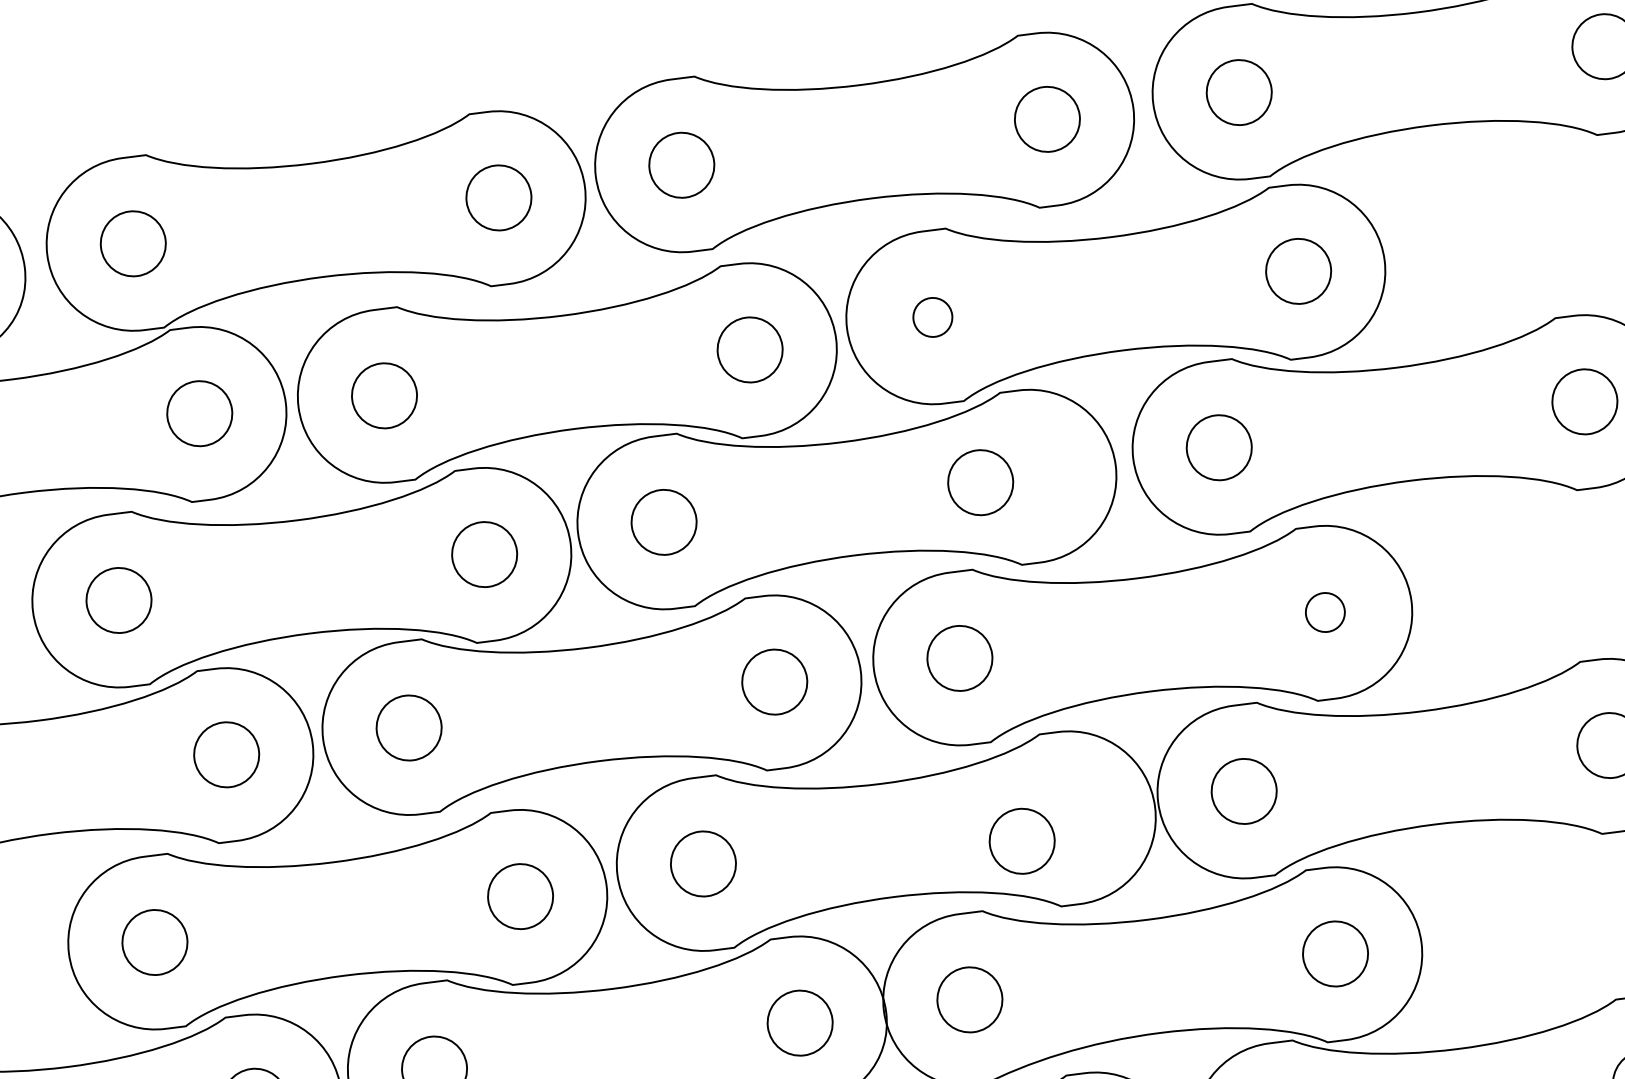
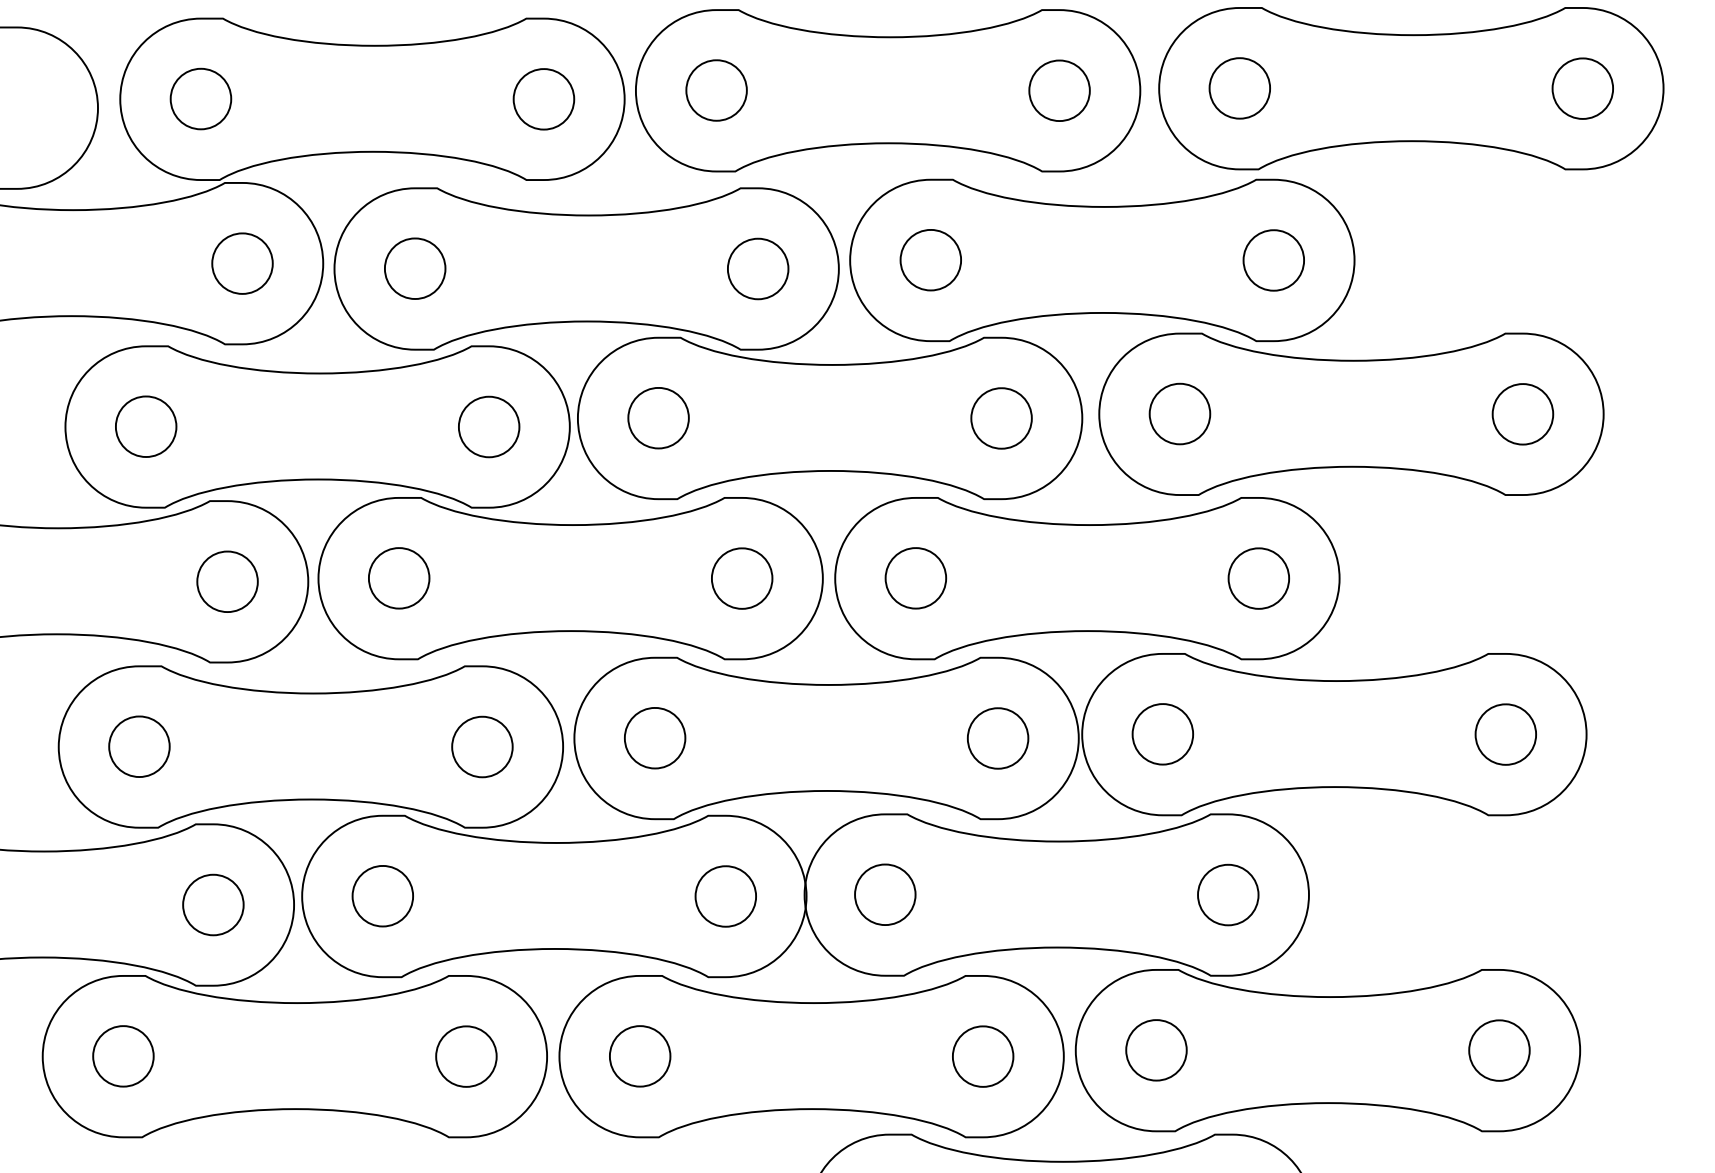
part: (932, 317) -> (930, 260), size x1.67
part: (980, 482) -> (1001, 418), moved
part: (1325, 612) -> (1258, 578), size x1.67
part: (1021, 841) -> (997, 738), moved

